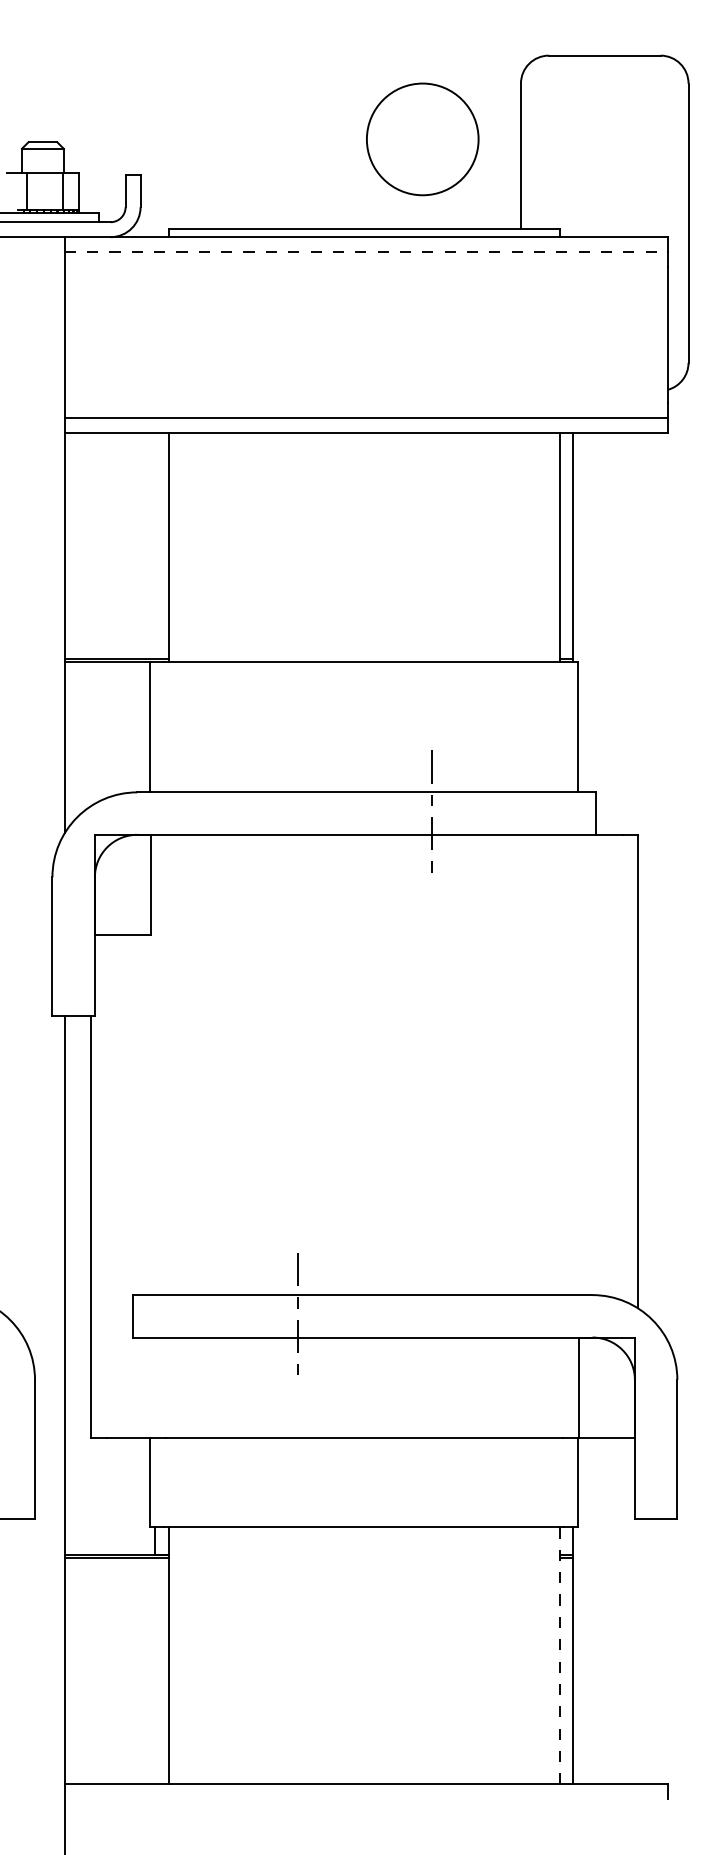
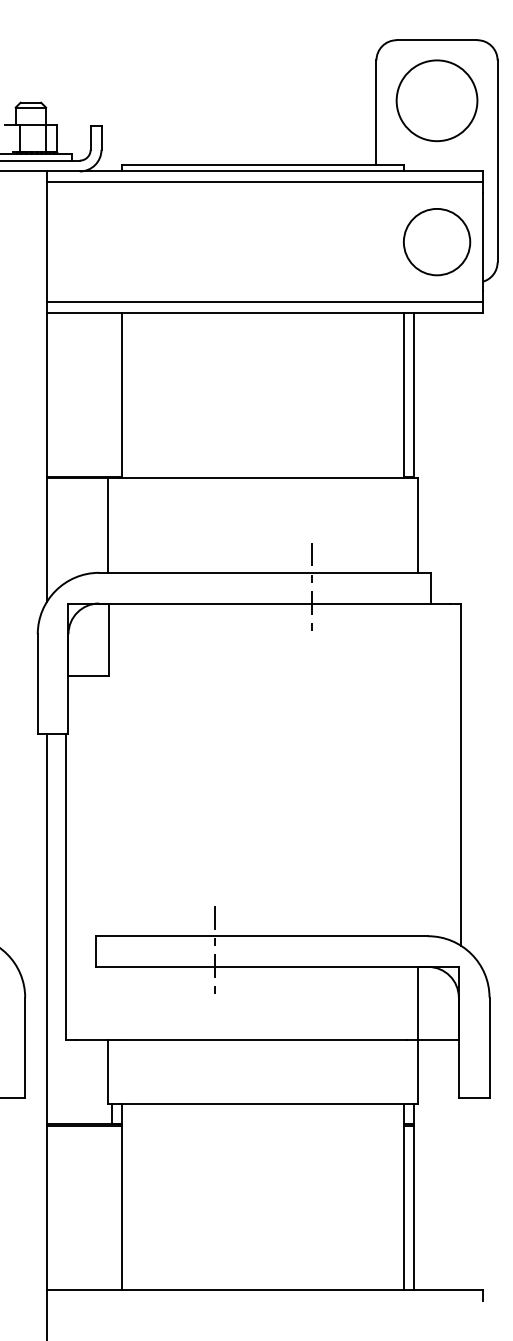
circle: (422, 139) -> (436, 100), moved
line: (366, 252) -> (264, 182), dashed -> solid
circle: (604, 334) -> (436, 241), added
line: (559, 1656) -> (404, 1197), dashed -> solid

